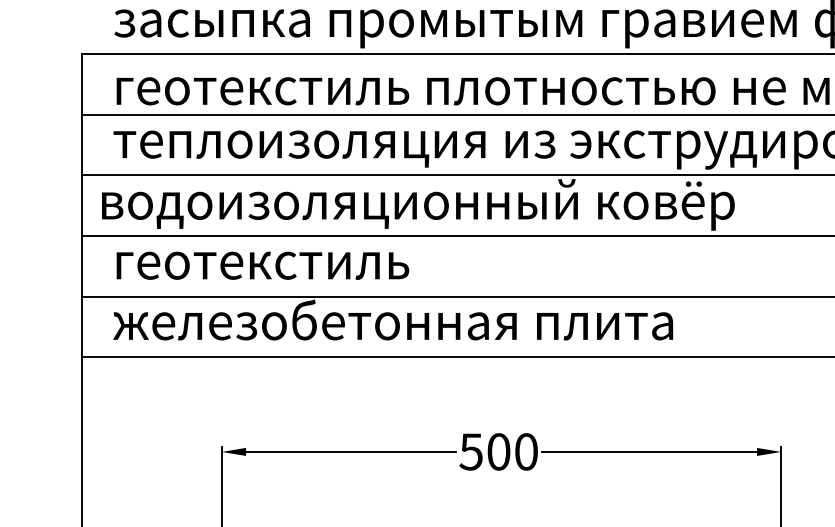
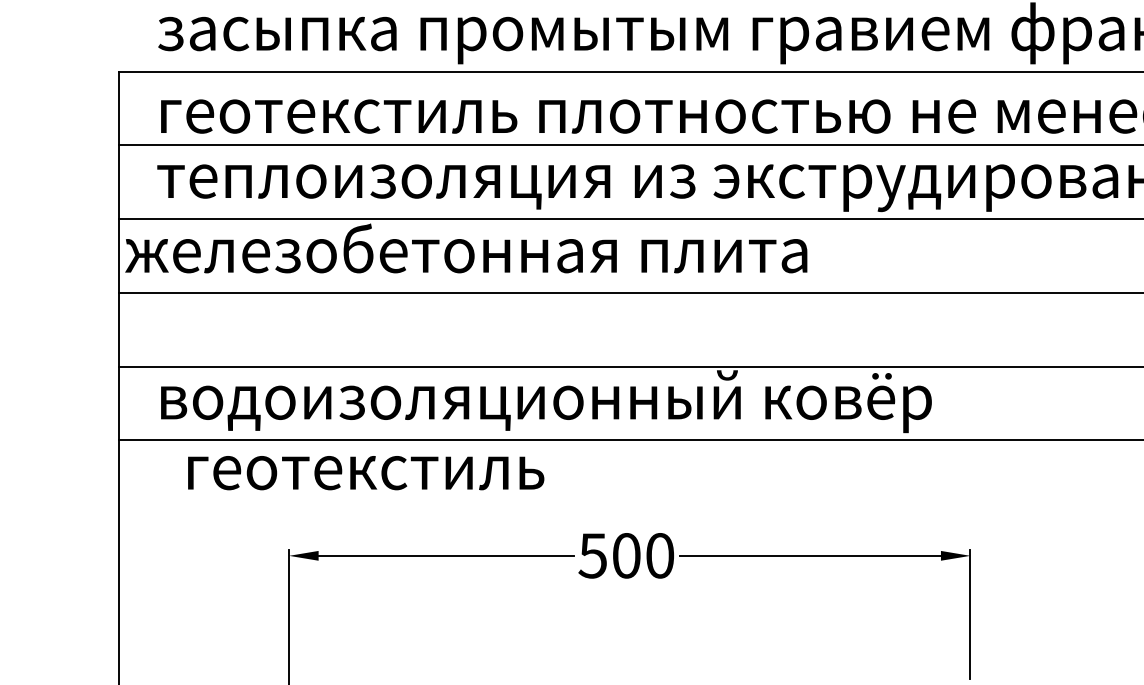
text: (410, 204) -> (519, 254), водоизоляционный ковёр -> железобетонная плита
text: (263, 266) -> (366, 473), moved
text: (430, 325) -> (543, 401), железобетонная плита -> водоизоляционный ковёр

